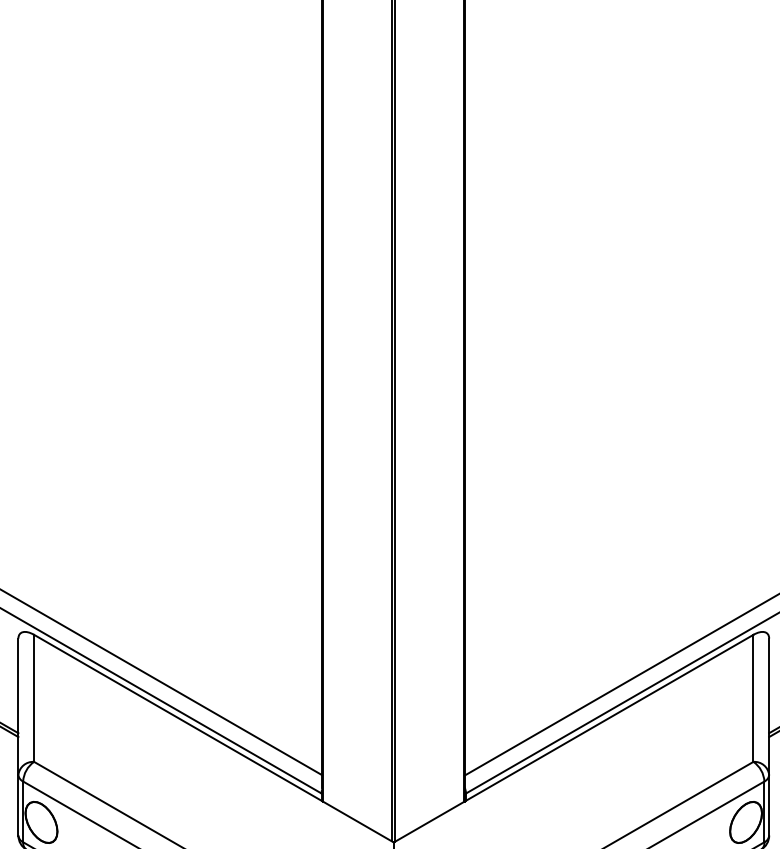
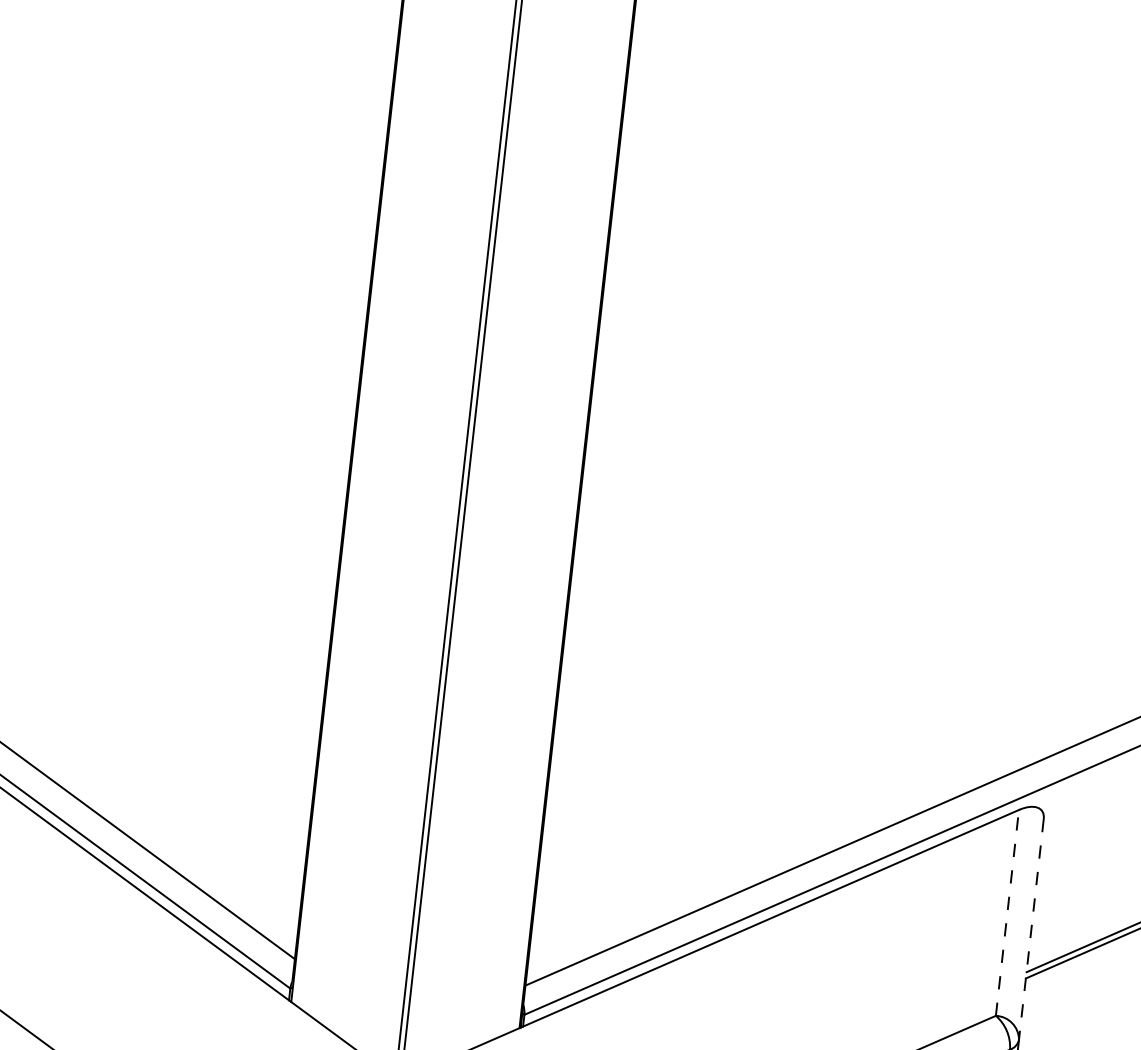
line: (753, 698) -> (1007, 913), solid -> dashed
line: (769, 707) -> (1031, 930), solid -> dashed

